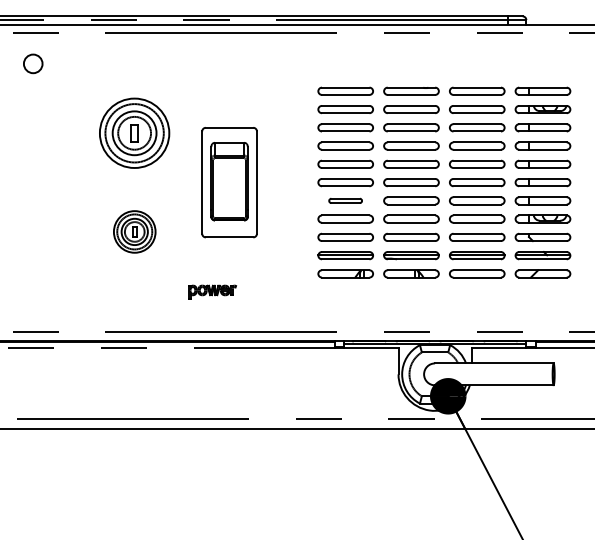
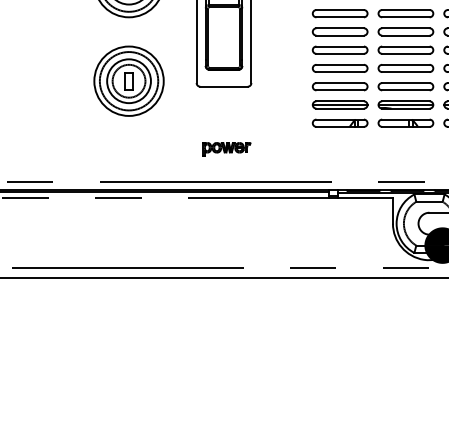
part: (345, 200) -> (339, 49), size x1.67
part: (134, 231) -> (128, 80), size x1.67
part: (212, 291) -> (226, 148), moved

